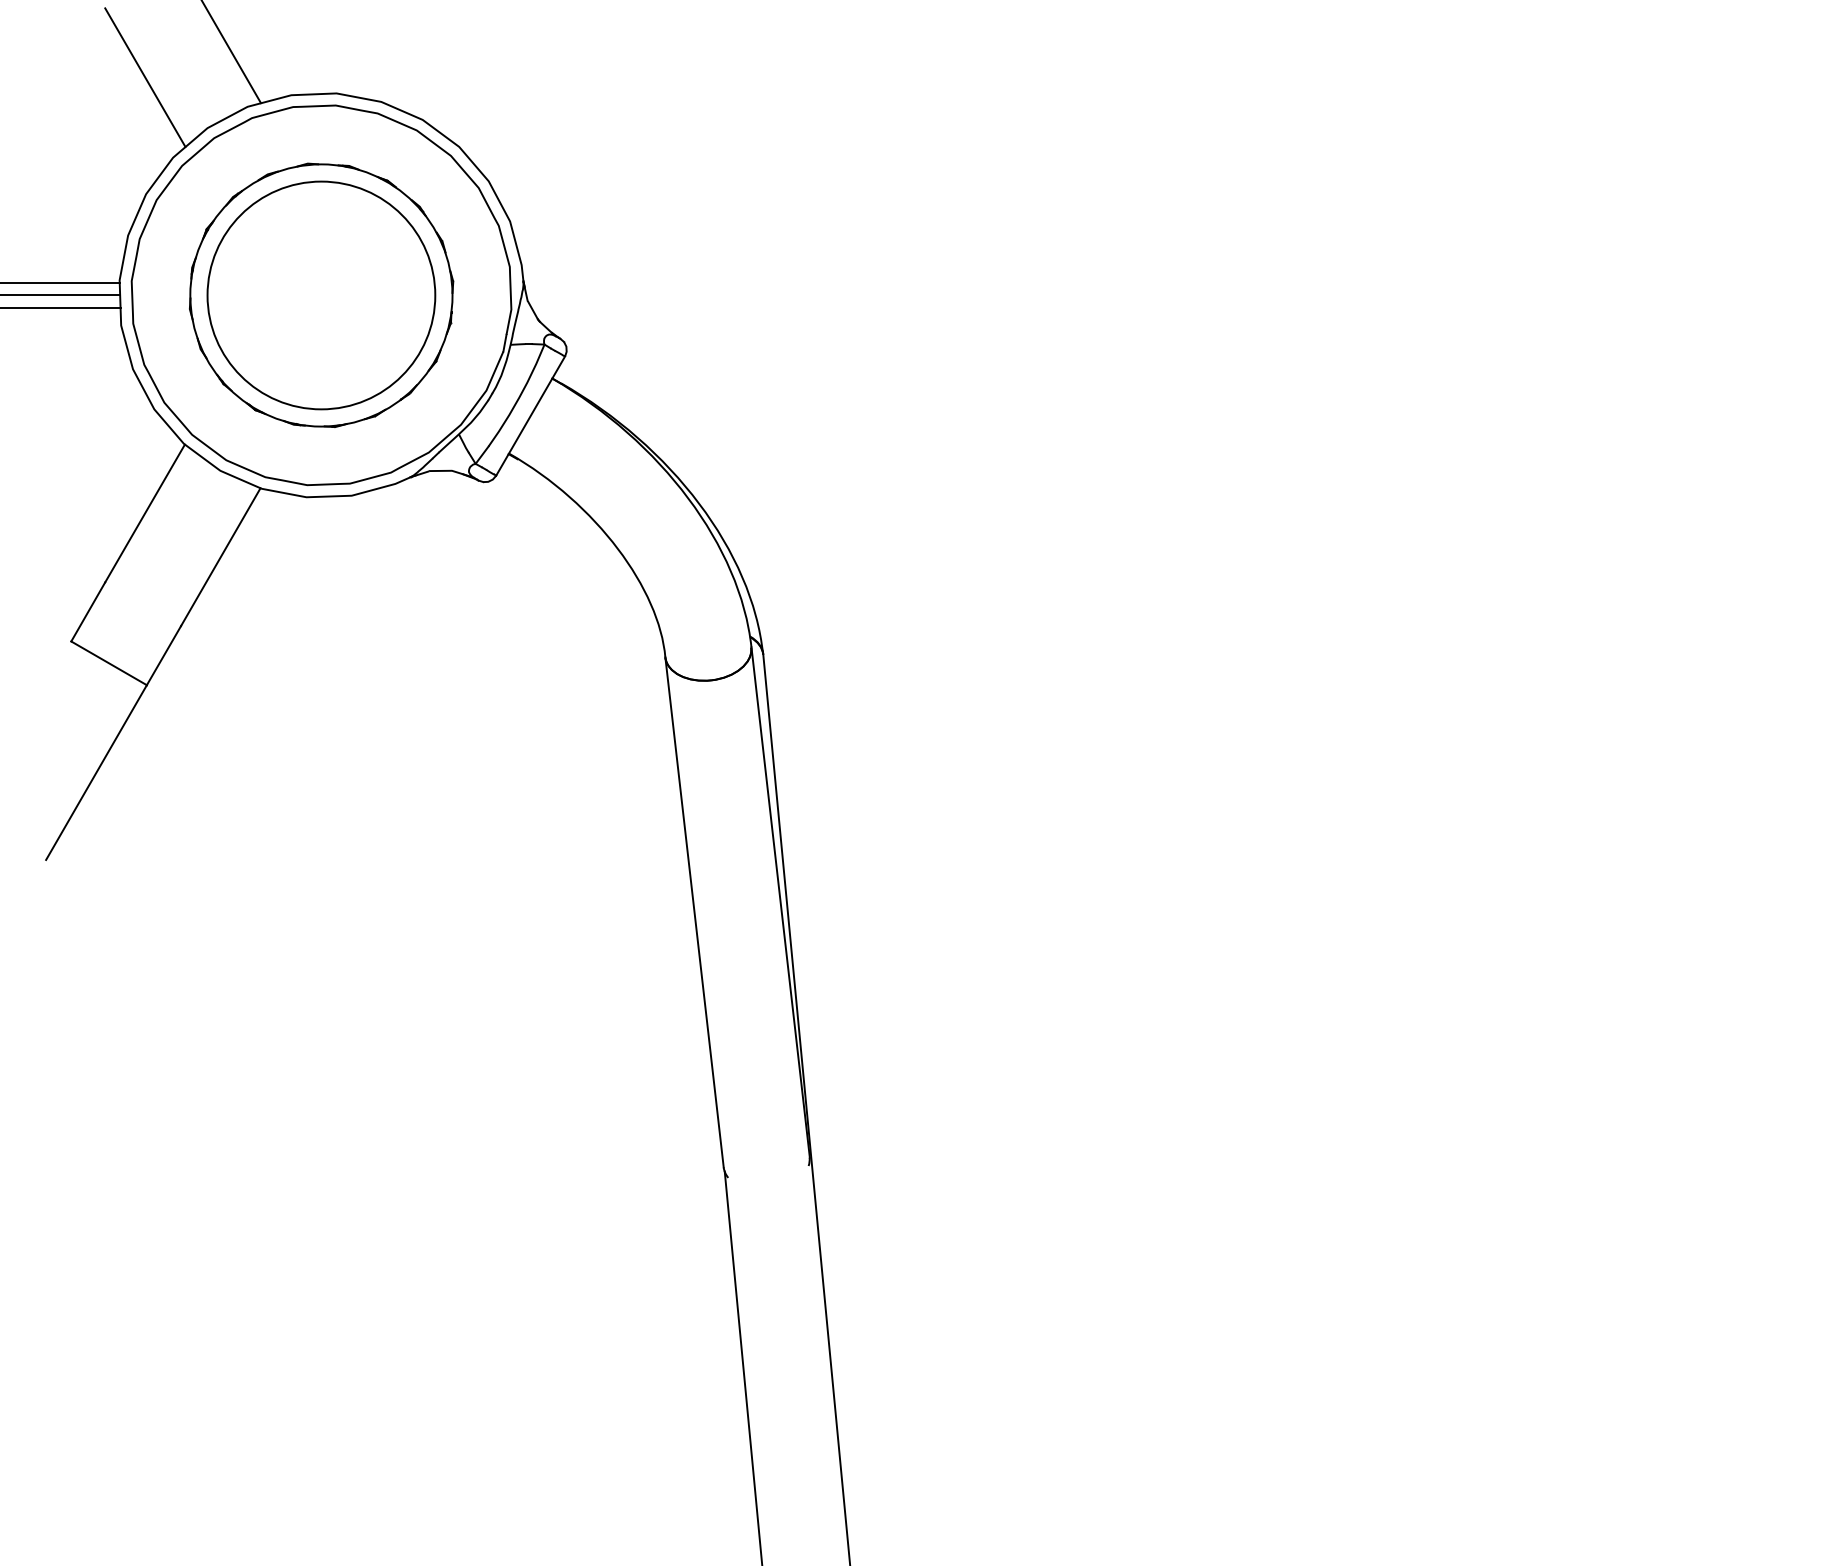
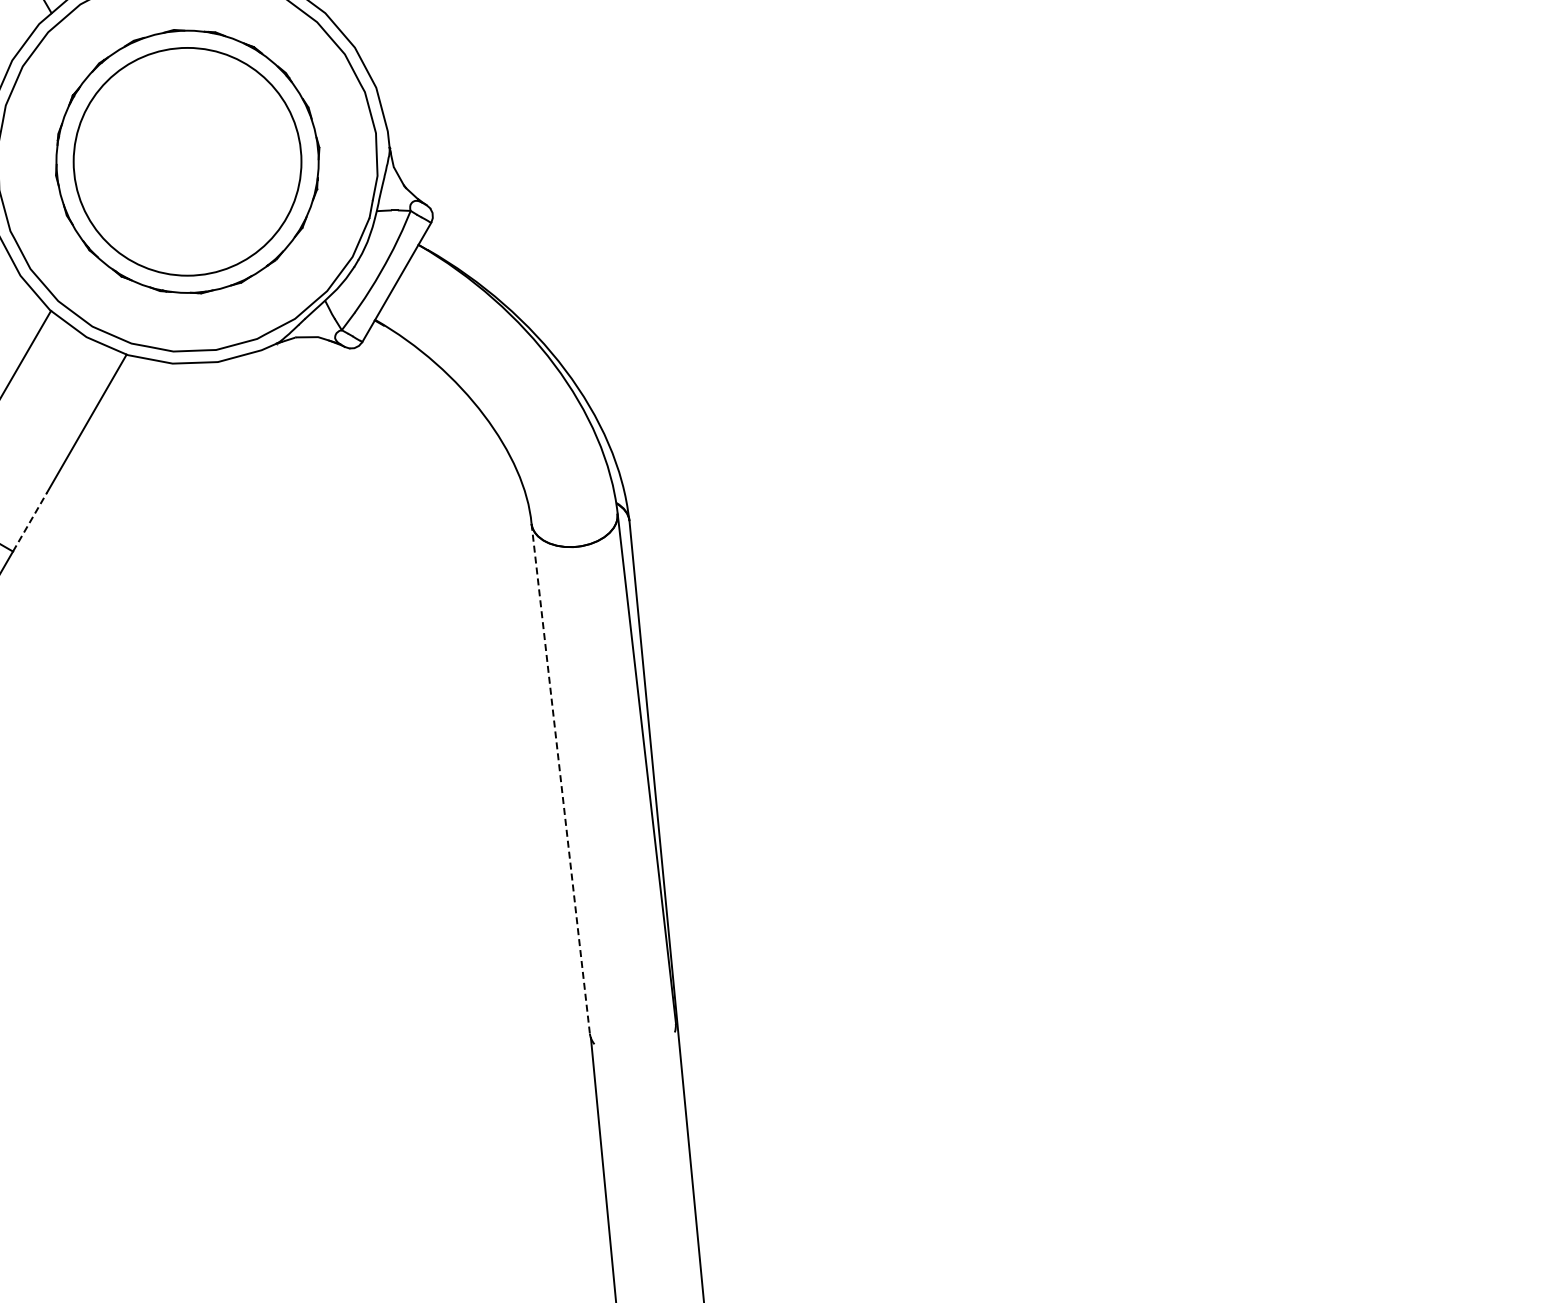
line: (164, 655) -> (30, 521), solid -> dashed
line: (694, 912) -> (560, 778), solid -> dashed

